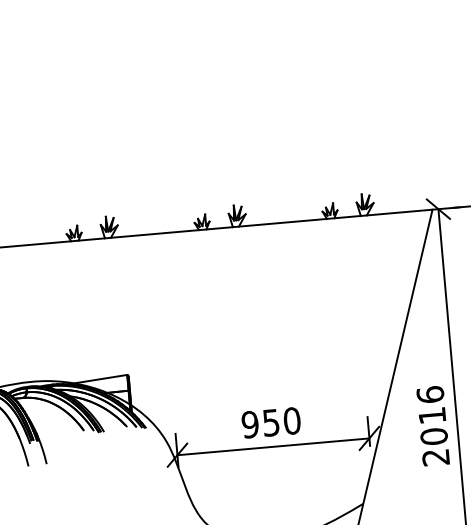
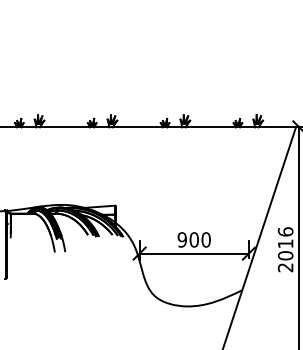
text: (269, 422) -> (193, 239), 950 -> 900

